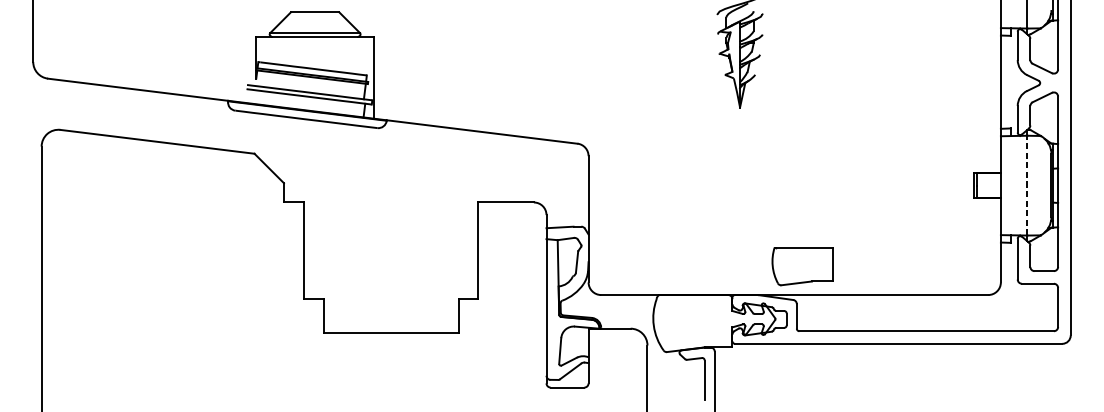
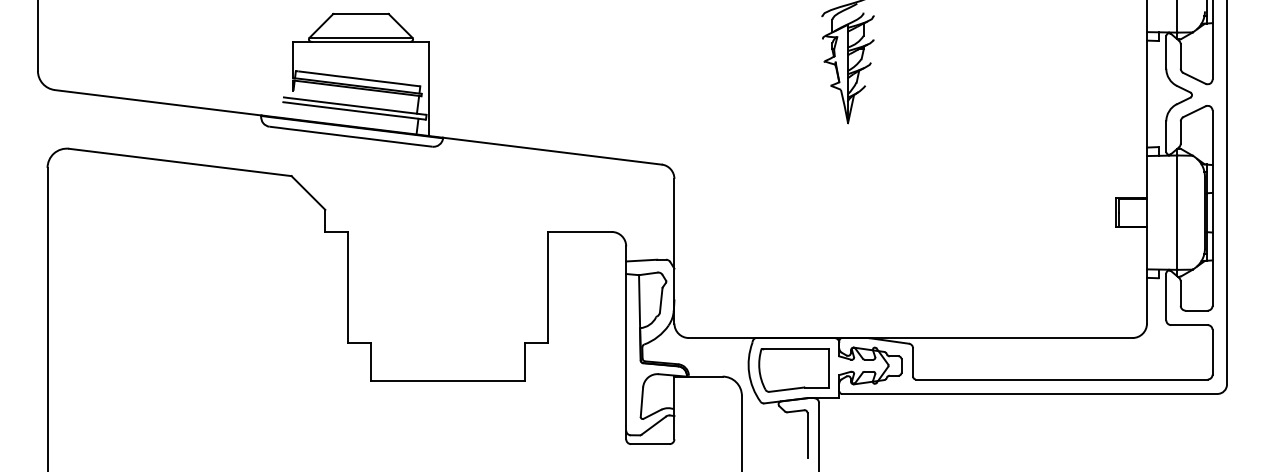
line: (1027, 185) -> (1177, 212), dashed -> solid
part: (802, 266) -> (793, 370), moved

